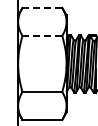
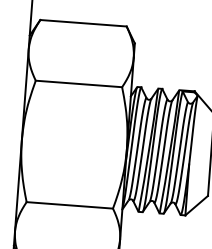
line: (42, 7) -> (83, 22), dashed -> solid
line: (42, 35) -> (79, 83), dashed -> solid

